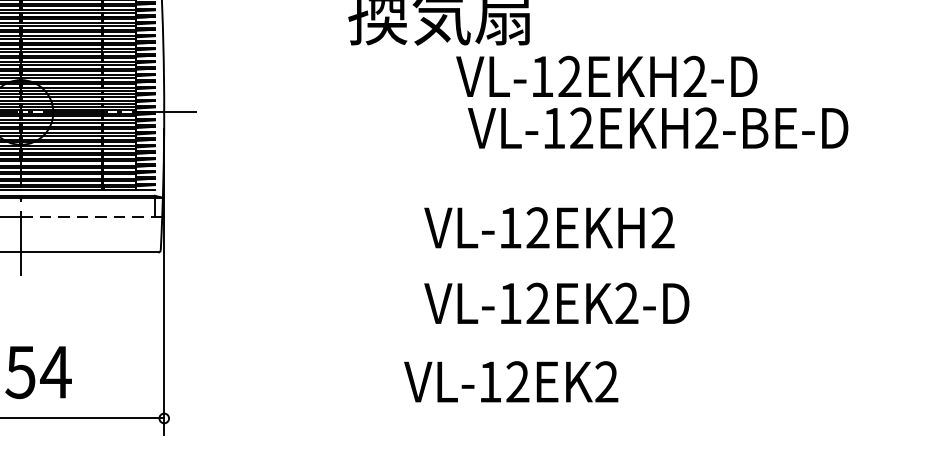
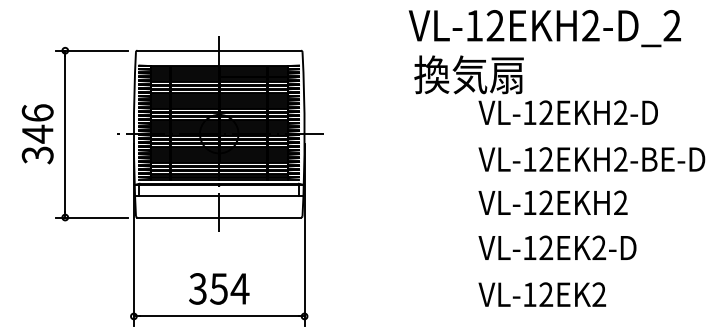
text: (657, 128) -> (591, 159), moved
line: (90, 217) -> (260, 196), dashed -> solid
text: (548, 227) -> (552, 202), moved
text: (556, 302) -> (557, 247), moved
text: (511, 381) -> (542, 294), moved

